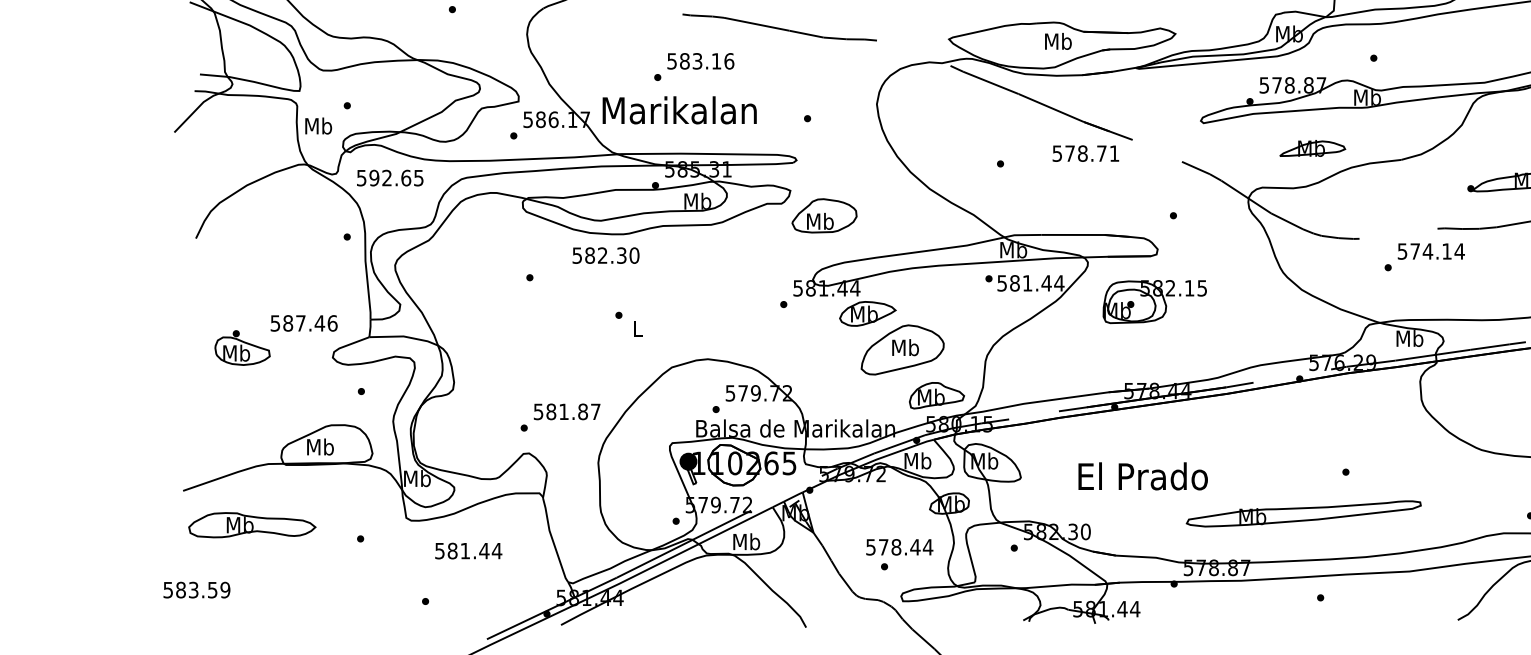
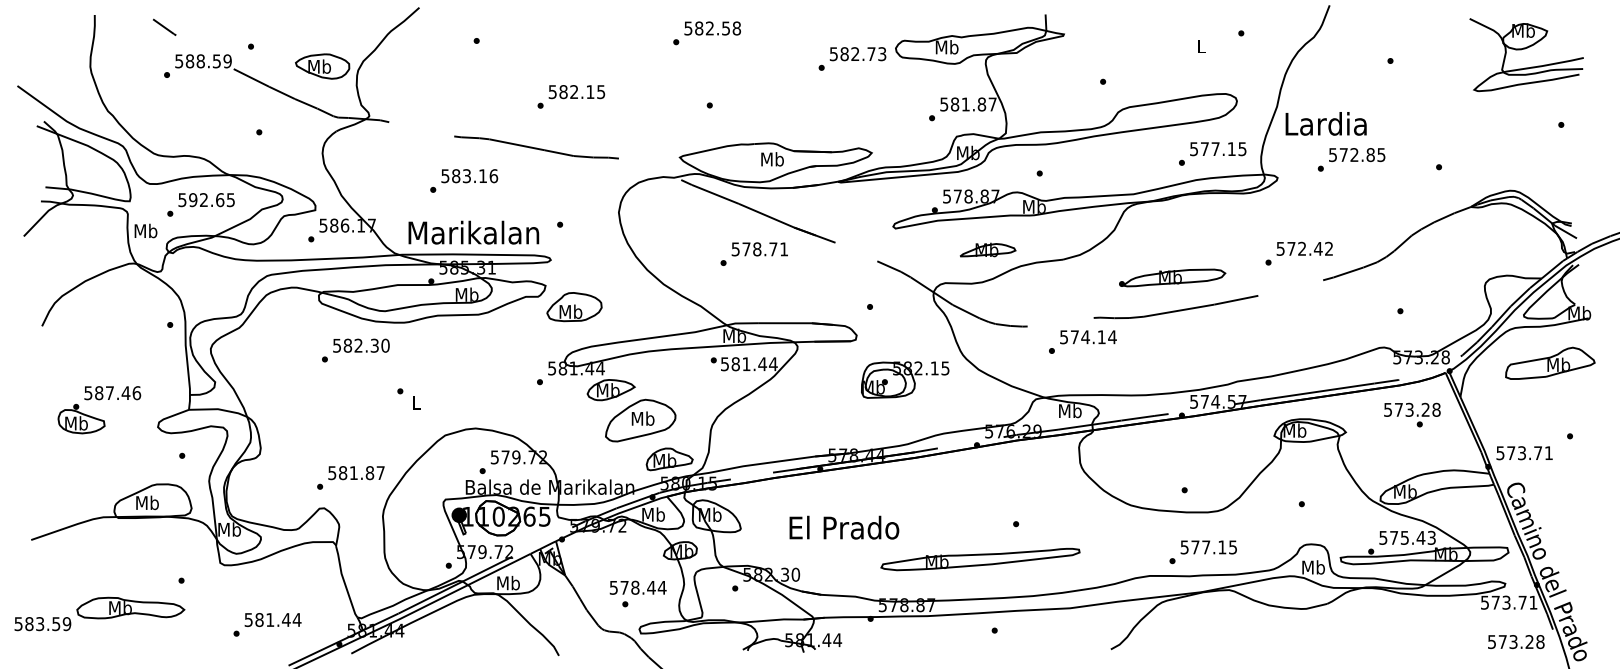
text: (679, 110) -> (473, 232), moved
text: (1085, 153) -> (759, 249), moved
text: (390, 178) -> (206, 200), moved
text: (606, 255) -> (361, 345), moved
part: (1155, 301) -> (905, 379), moved
text: (303, 323) -> (112, 393), moved
part: (251, 524) -> (130, 607), moved
text: (467, 550) -> (272, 619), moved

